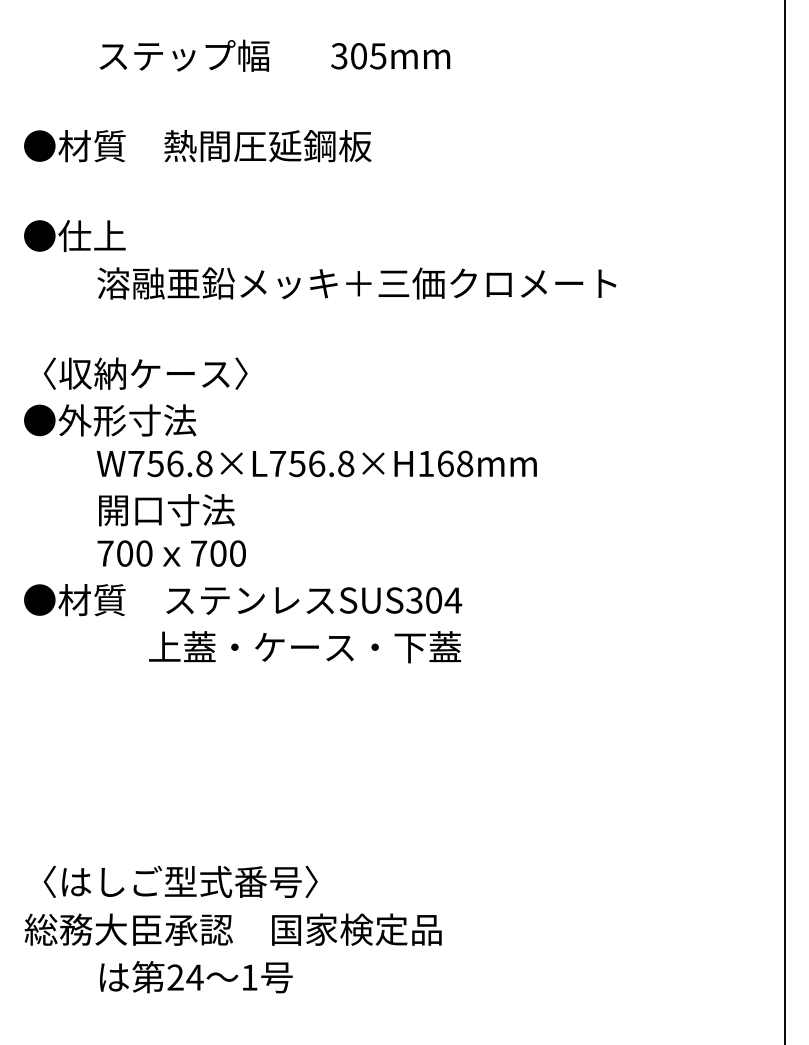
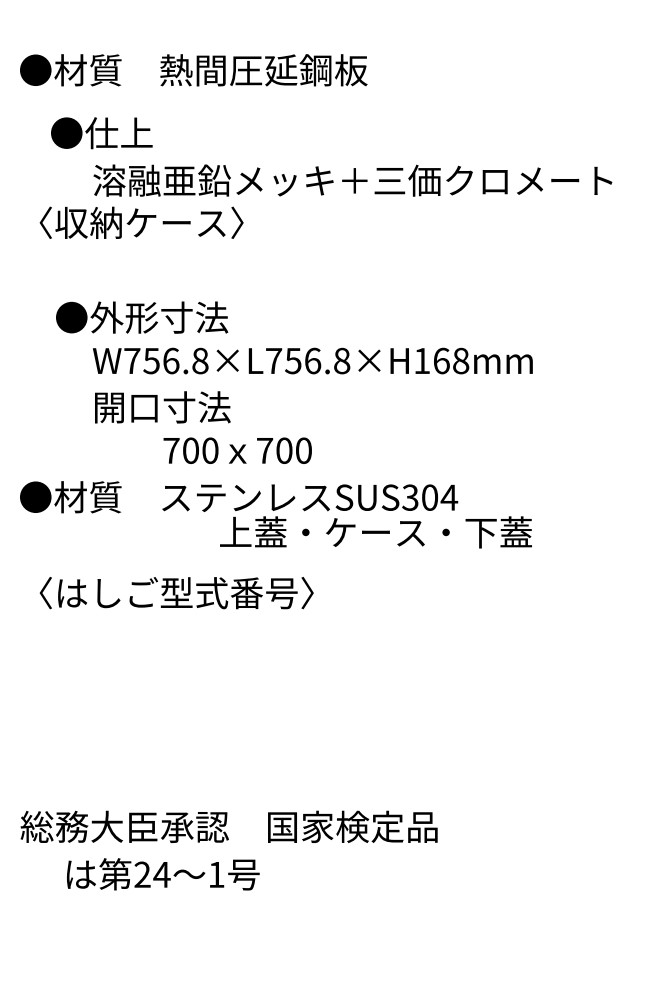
text: (197, 146) -> (193, 70), moved
text: (74, 235) -> (101, 132), moved
text: (145, 373) -> (141, 222), moved
text: (110, 420) -> (142, 317), moved
text: (171, 553) -> (237, 450), moved
text: (304, 647) -> (375, 532), moved
text: (180, 881) -> (176, 592), moved
text: (196, 977) -> (163, 874), moved

